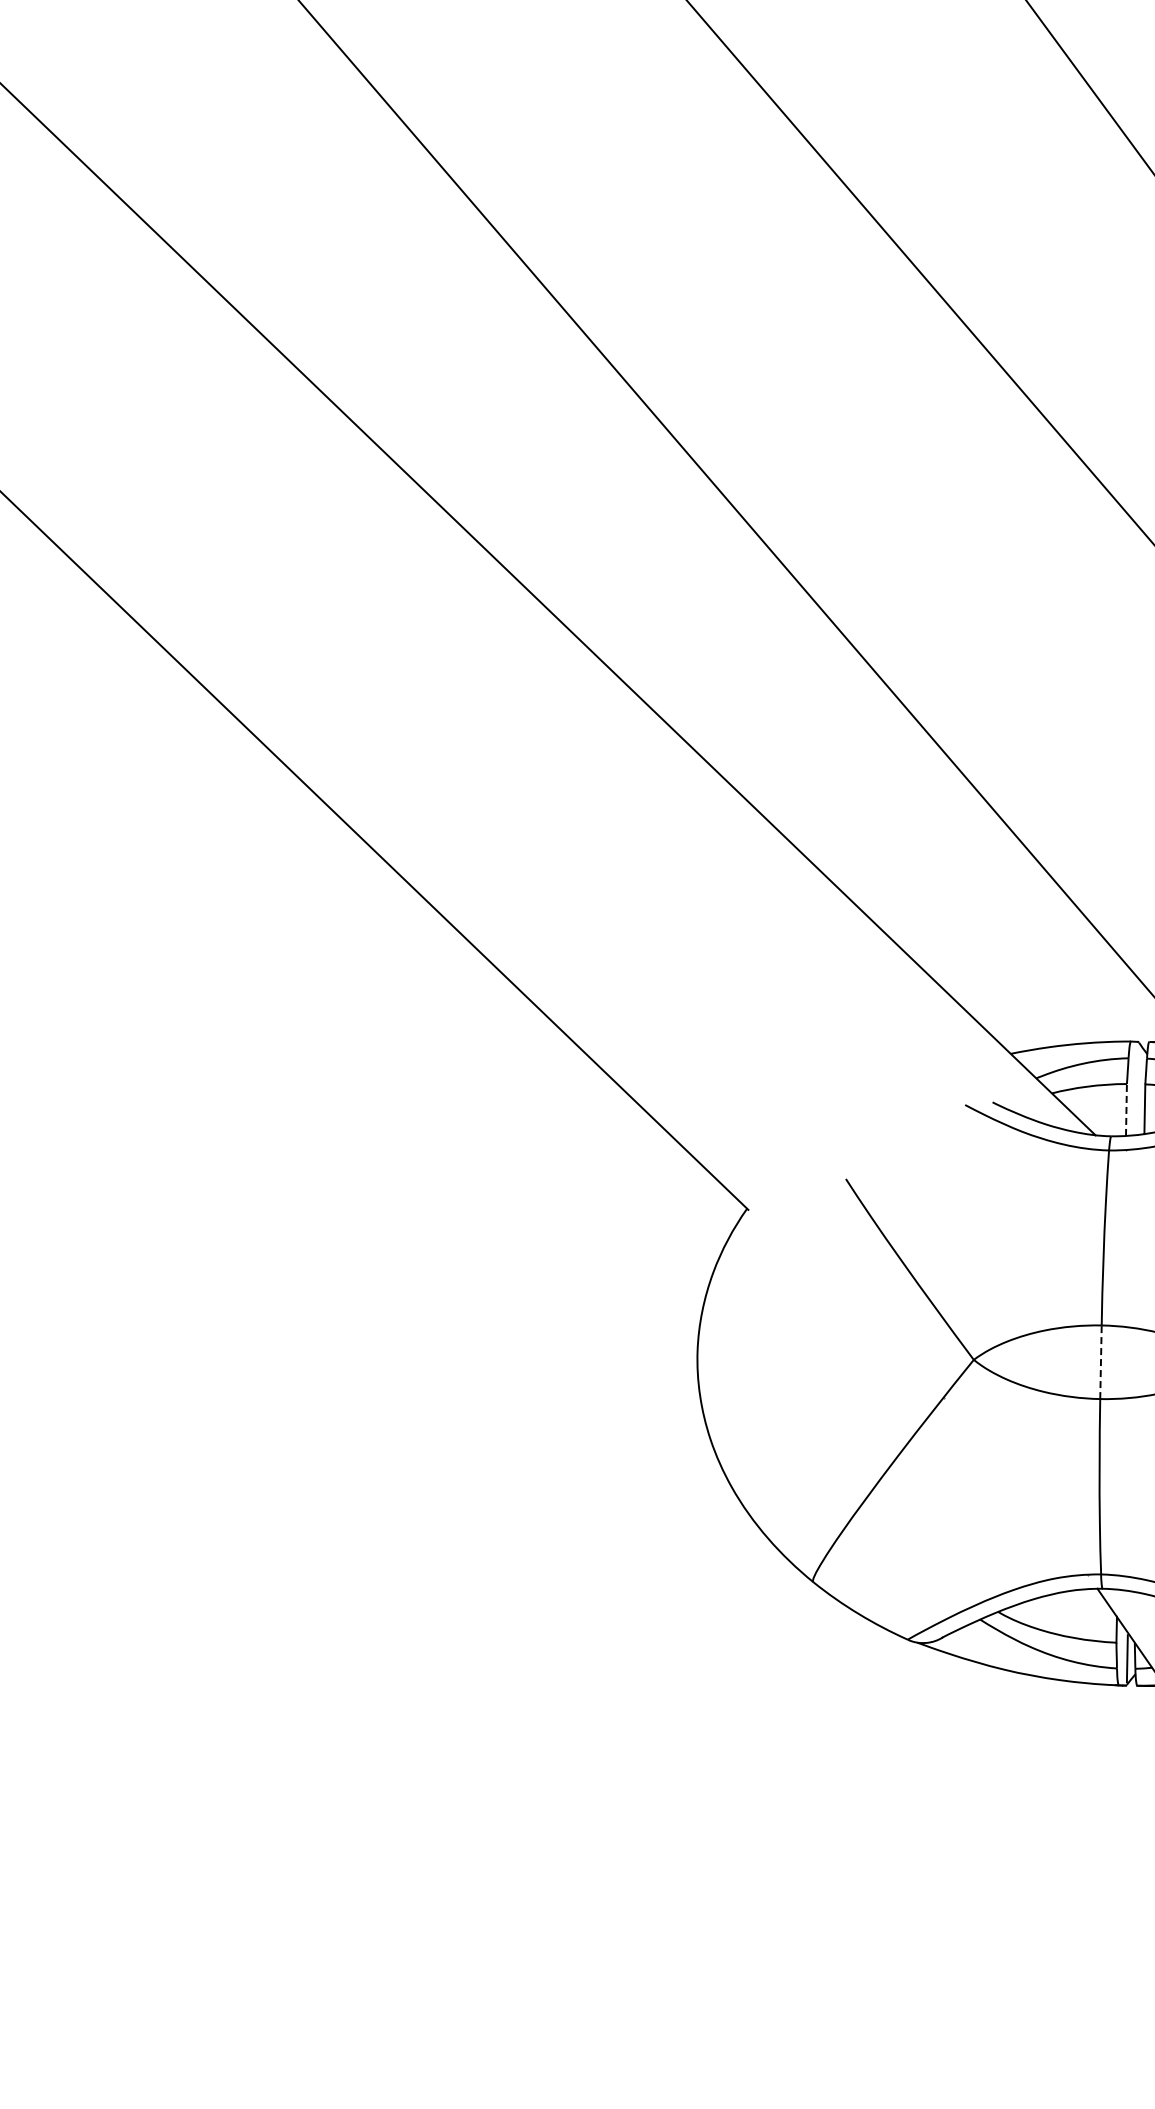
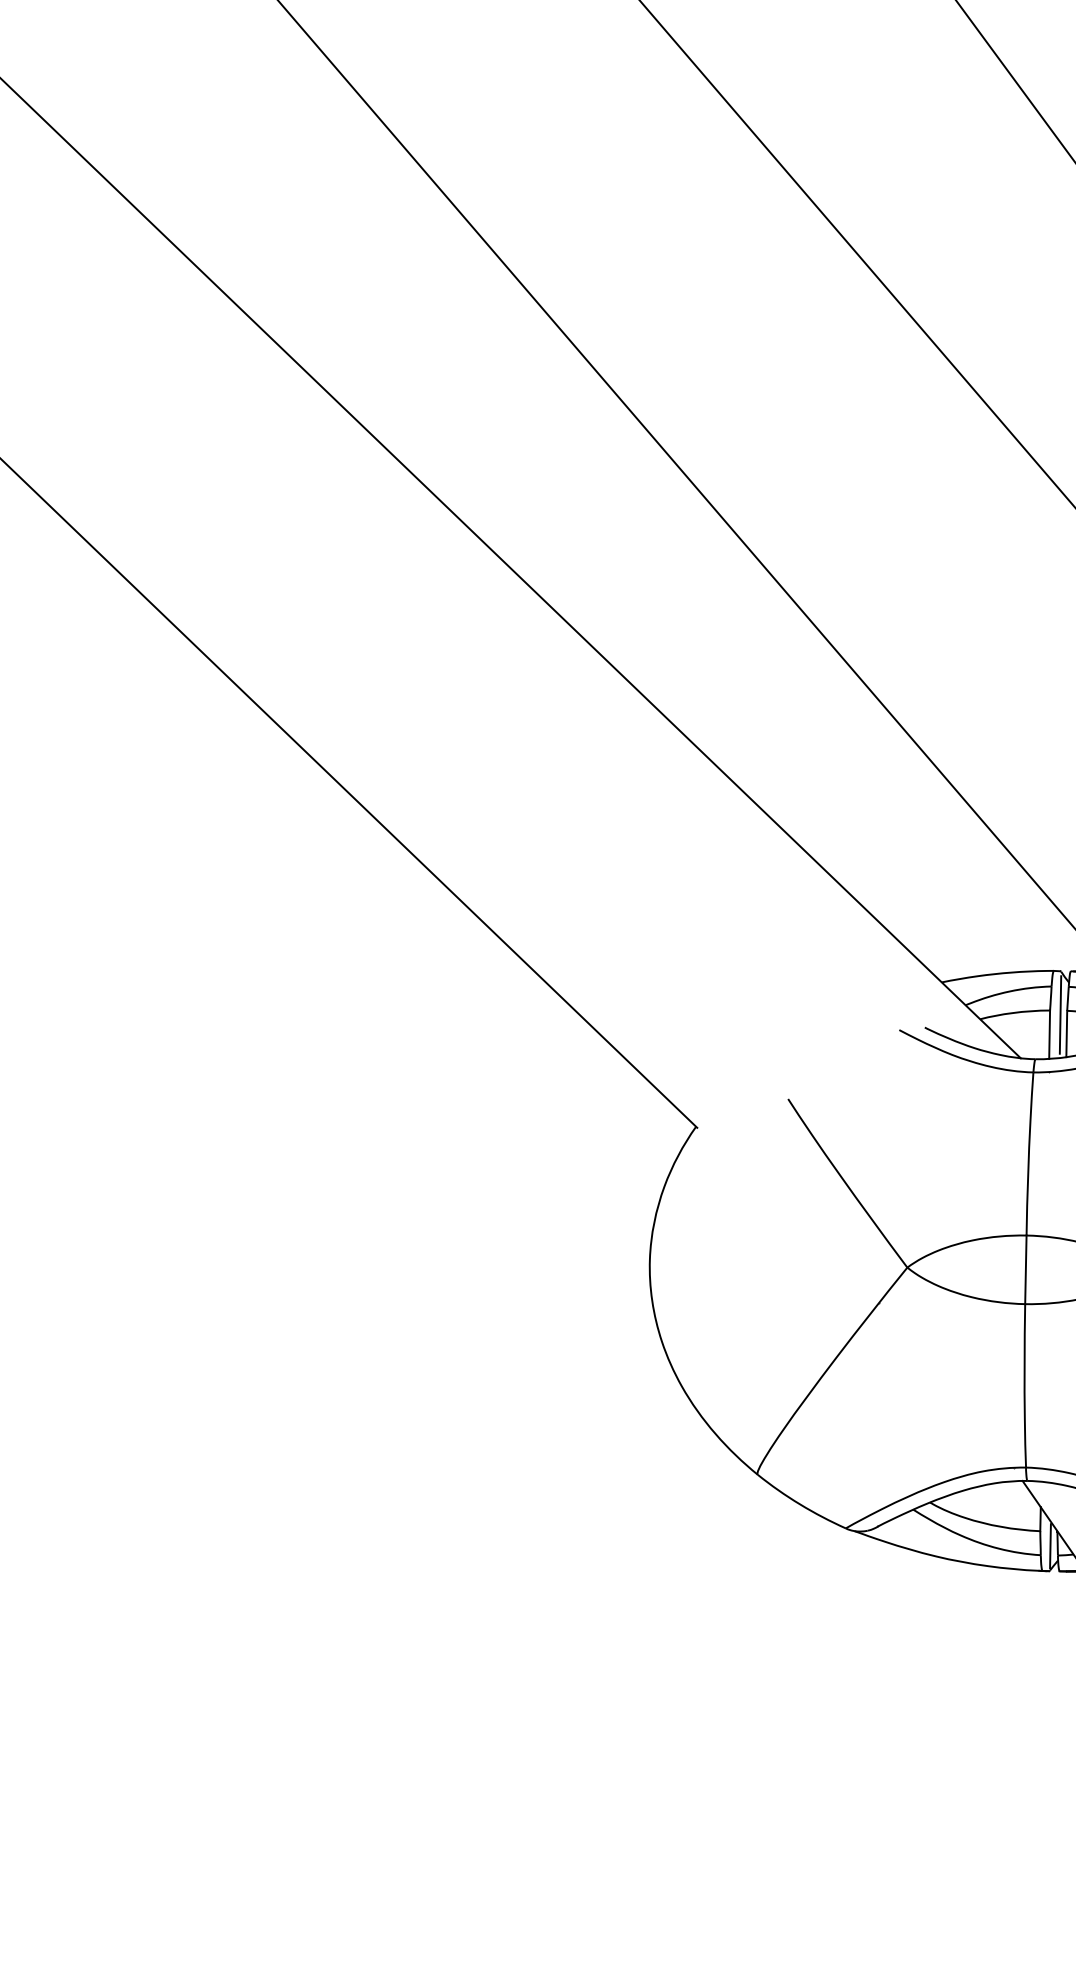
line: (1137, 1088) -> (1059, 1014), added
line: (1126, 1109) -> (1049, 1034), dashed -> solid
line: (1100, 1362) -> (1025, 1270), dashed -> solid

